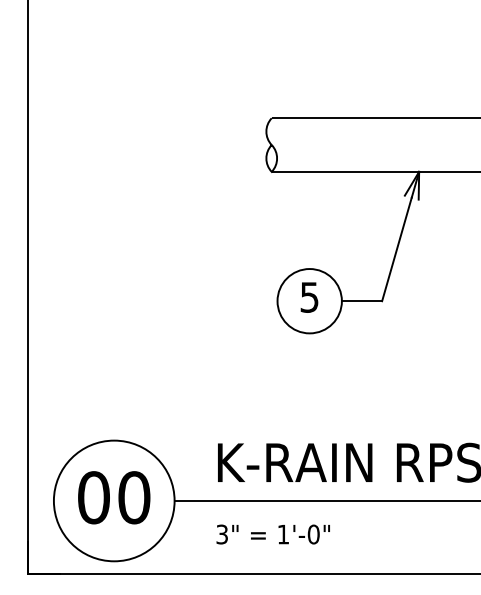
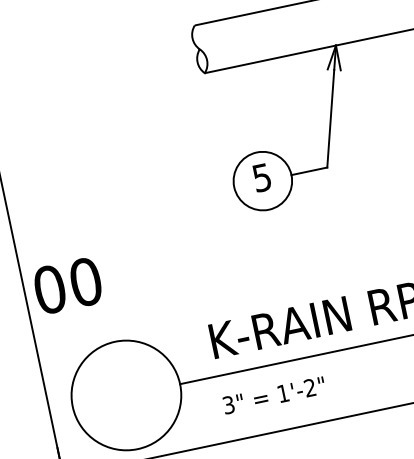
text: (114, 497) -> (68, 285), moved
text: (313, 534) -> (309, 387), 1'-0" -> 1'-2"

